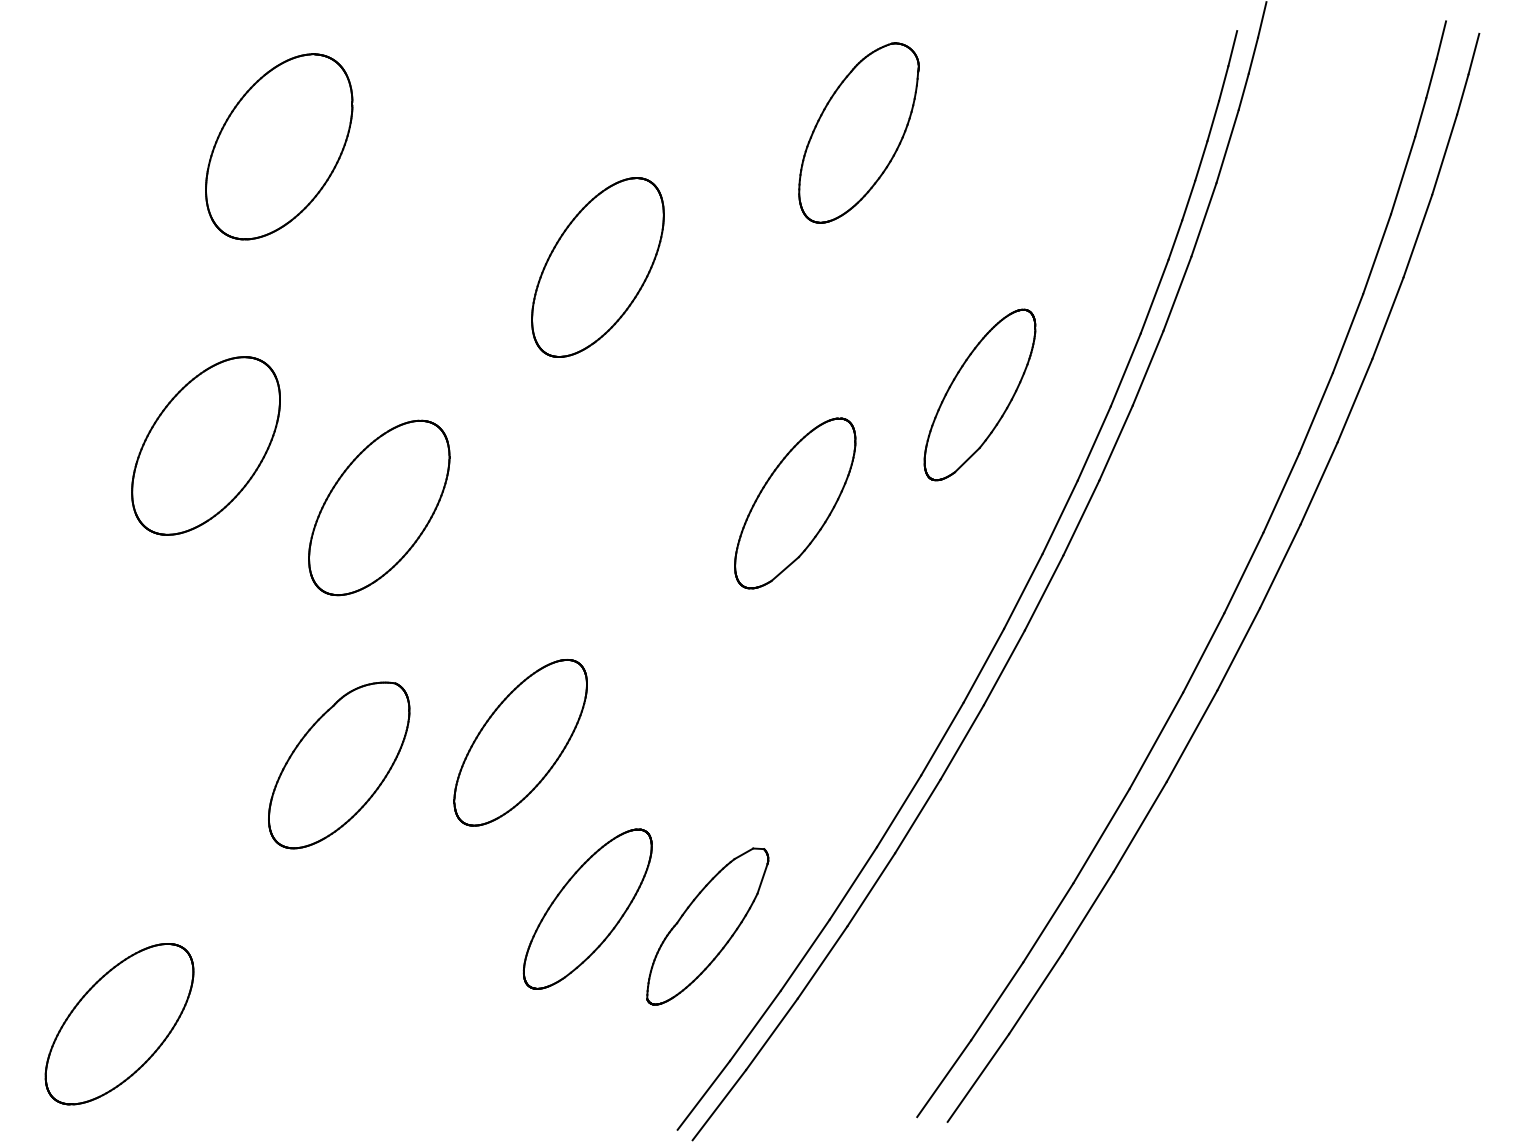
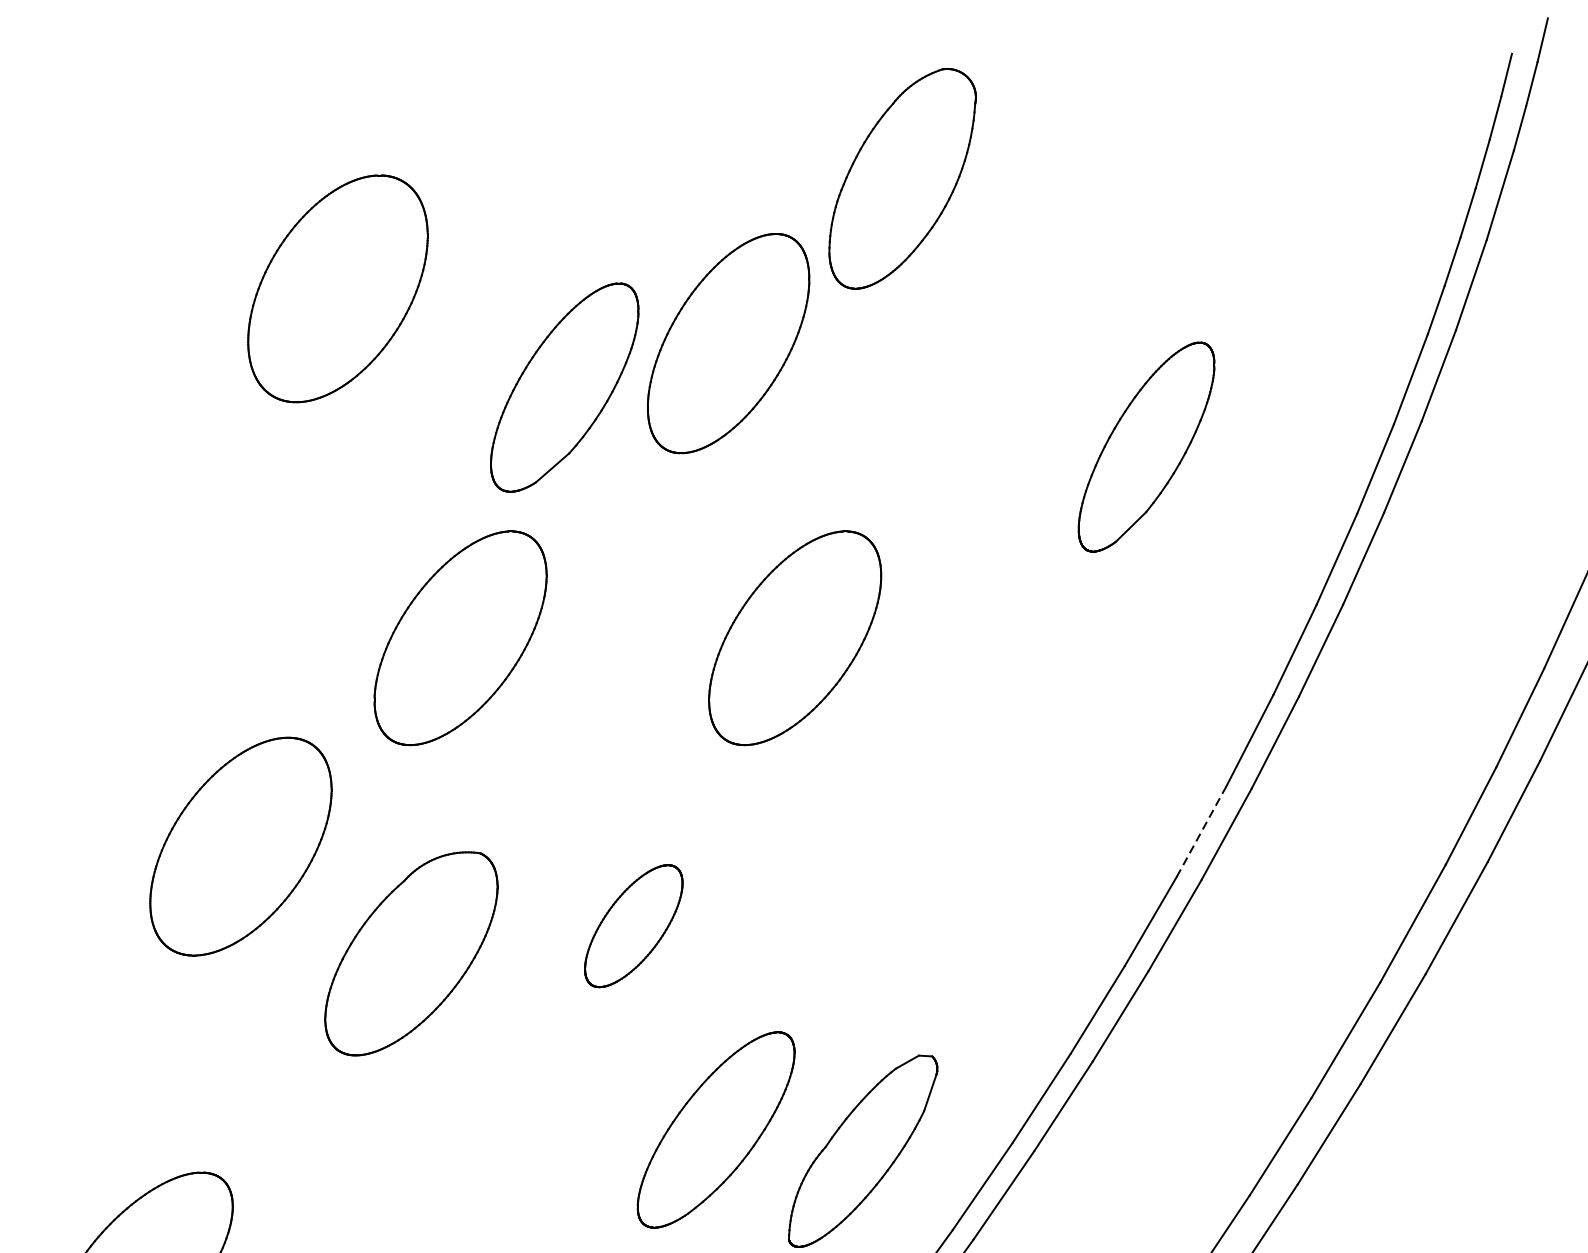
part: (858, 132) -> (902, 178), moved
part: (279, 146) -> (338, 288), moved
part: (979, 394) -> (1145, 446), moved
part: (205, 445) -> (240, 846), moved
part: (795, 503) -> (565, 387), moved
part: (652, 507) -> (795, 637), added
line: (984, 665) -> (1202, 831), solid -> dashed
part: (520, 742) -> (633, 925), size x0.6

